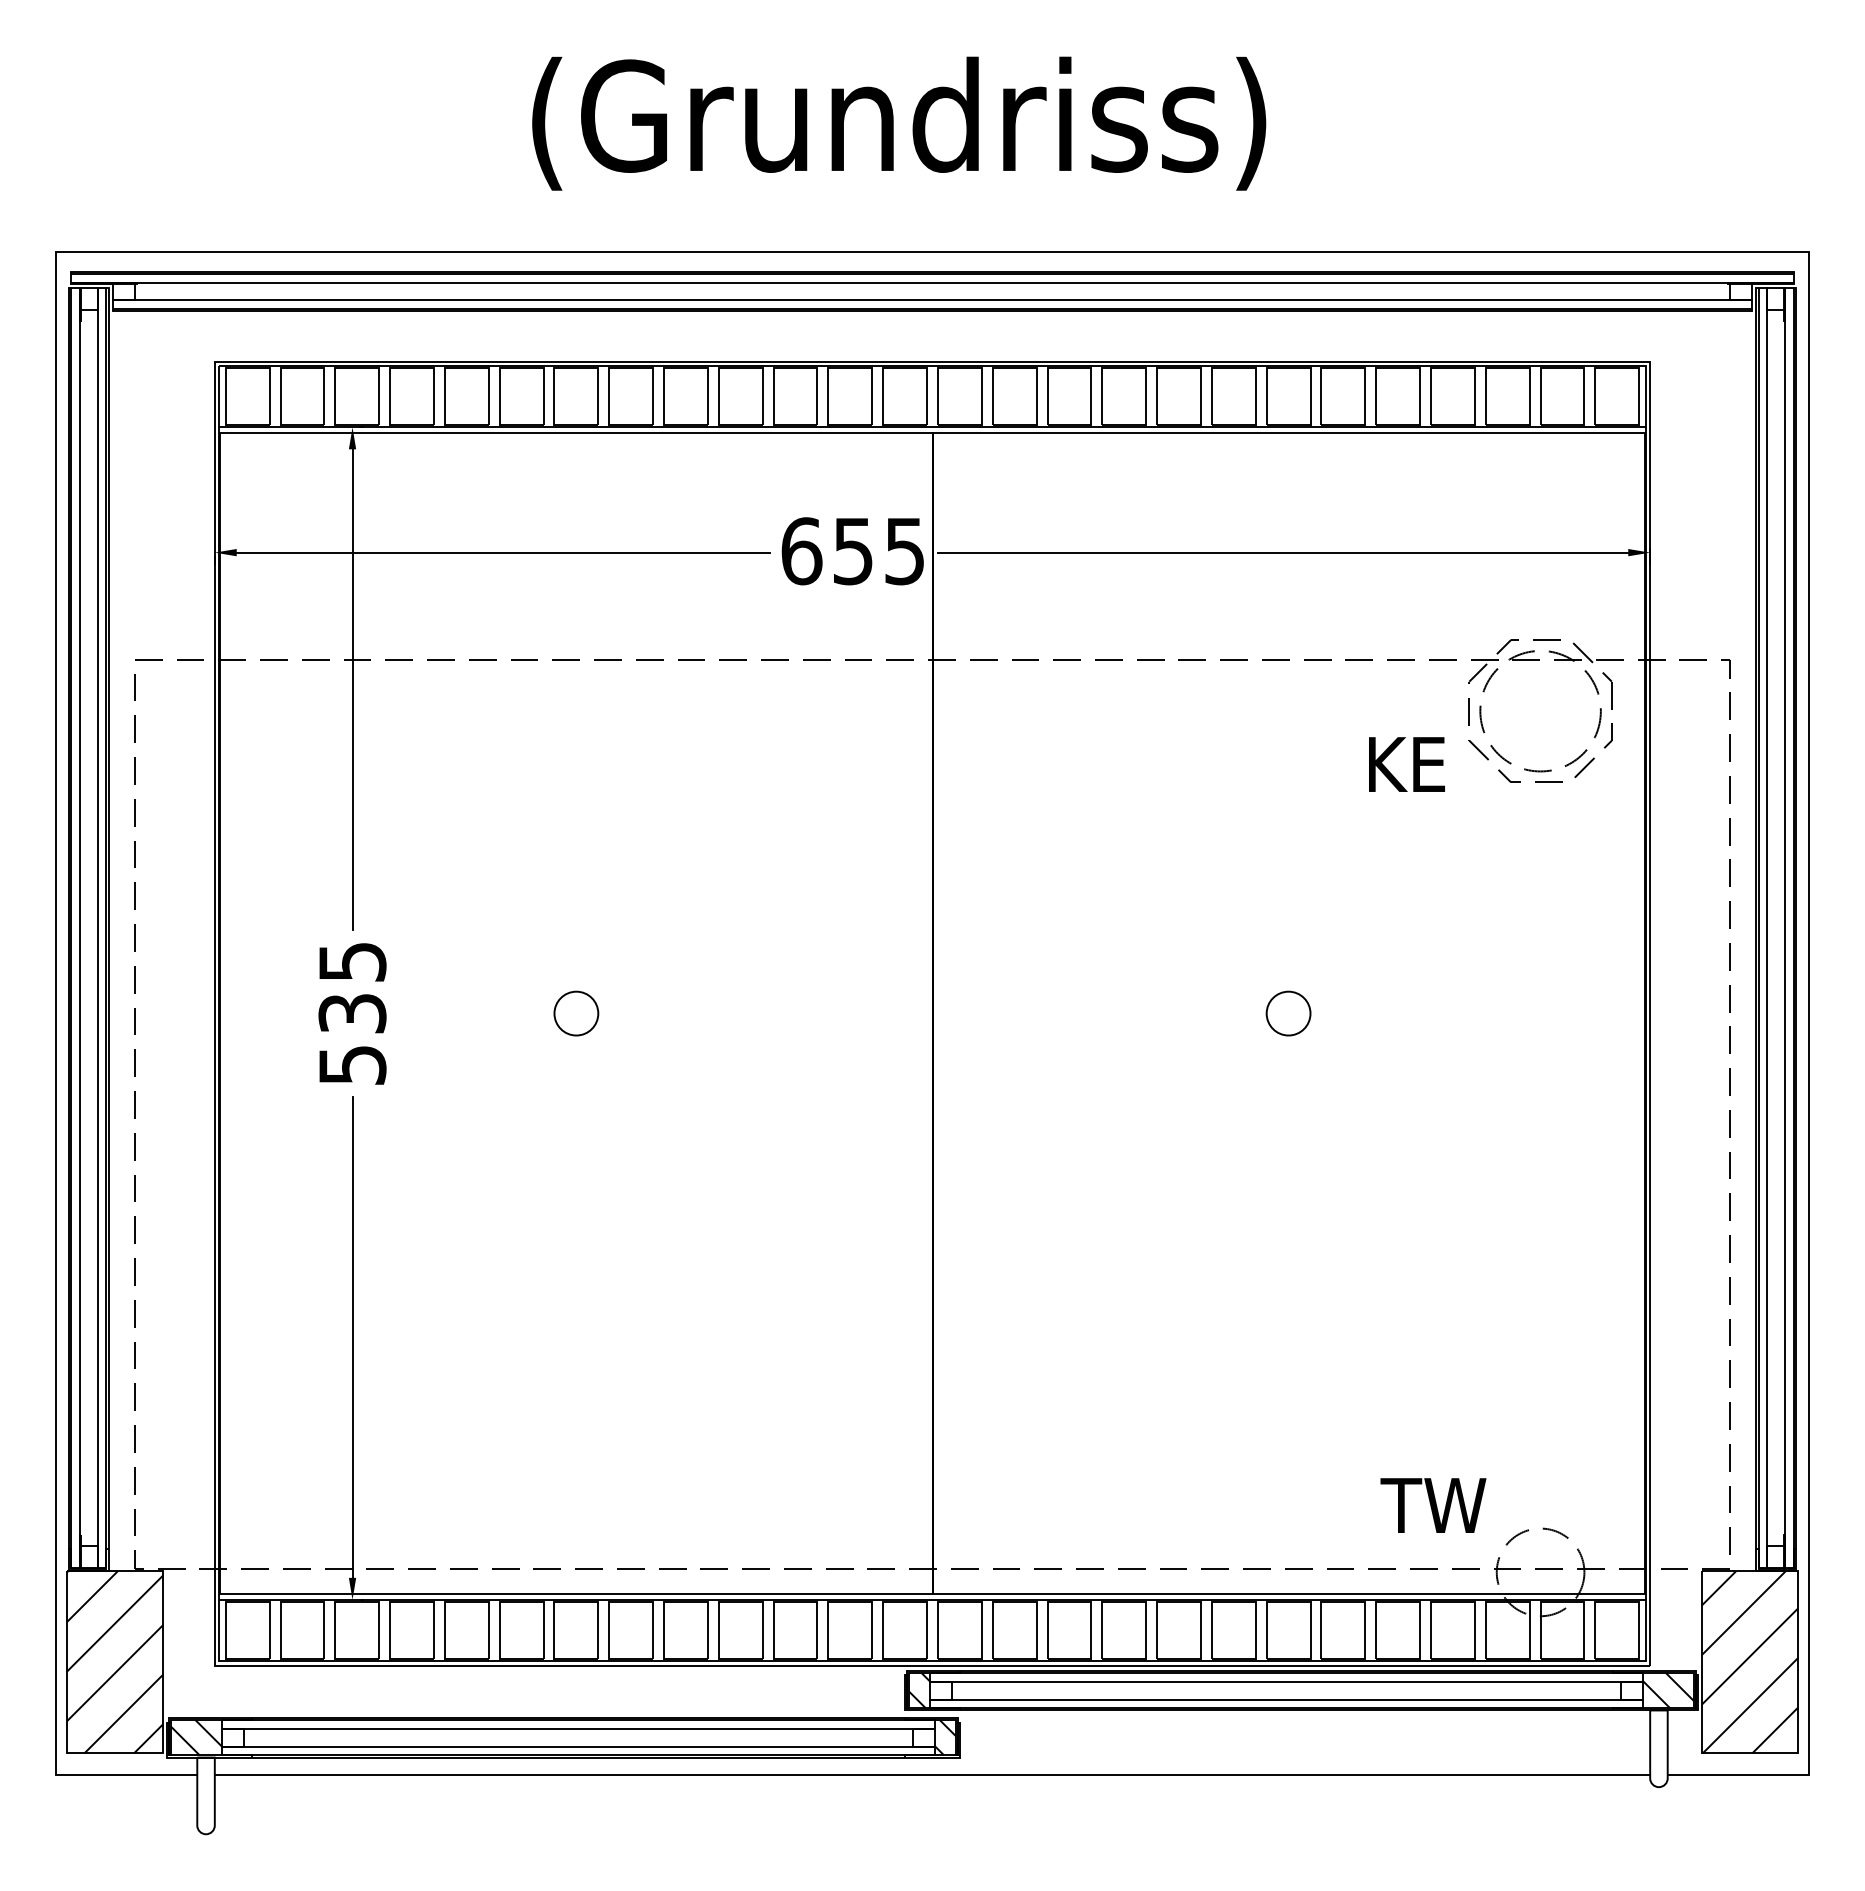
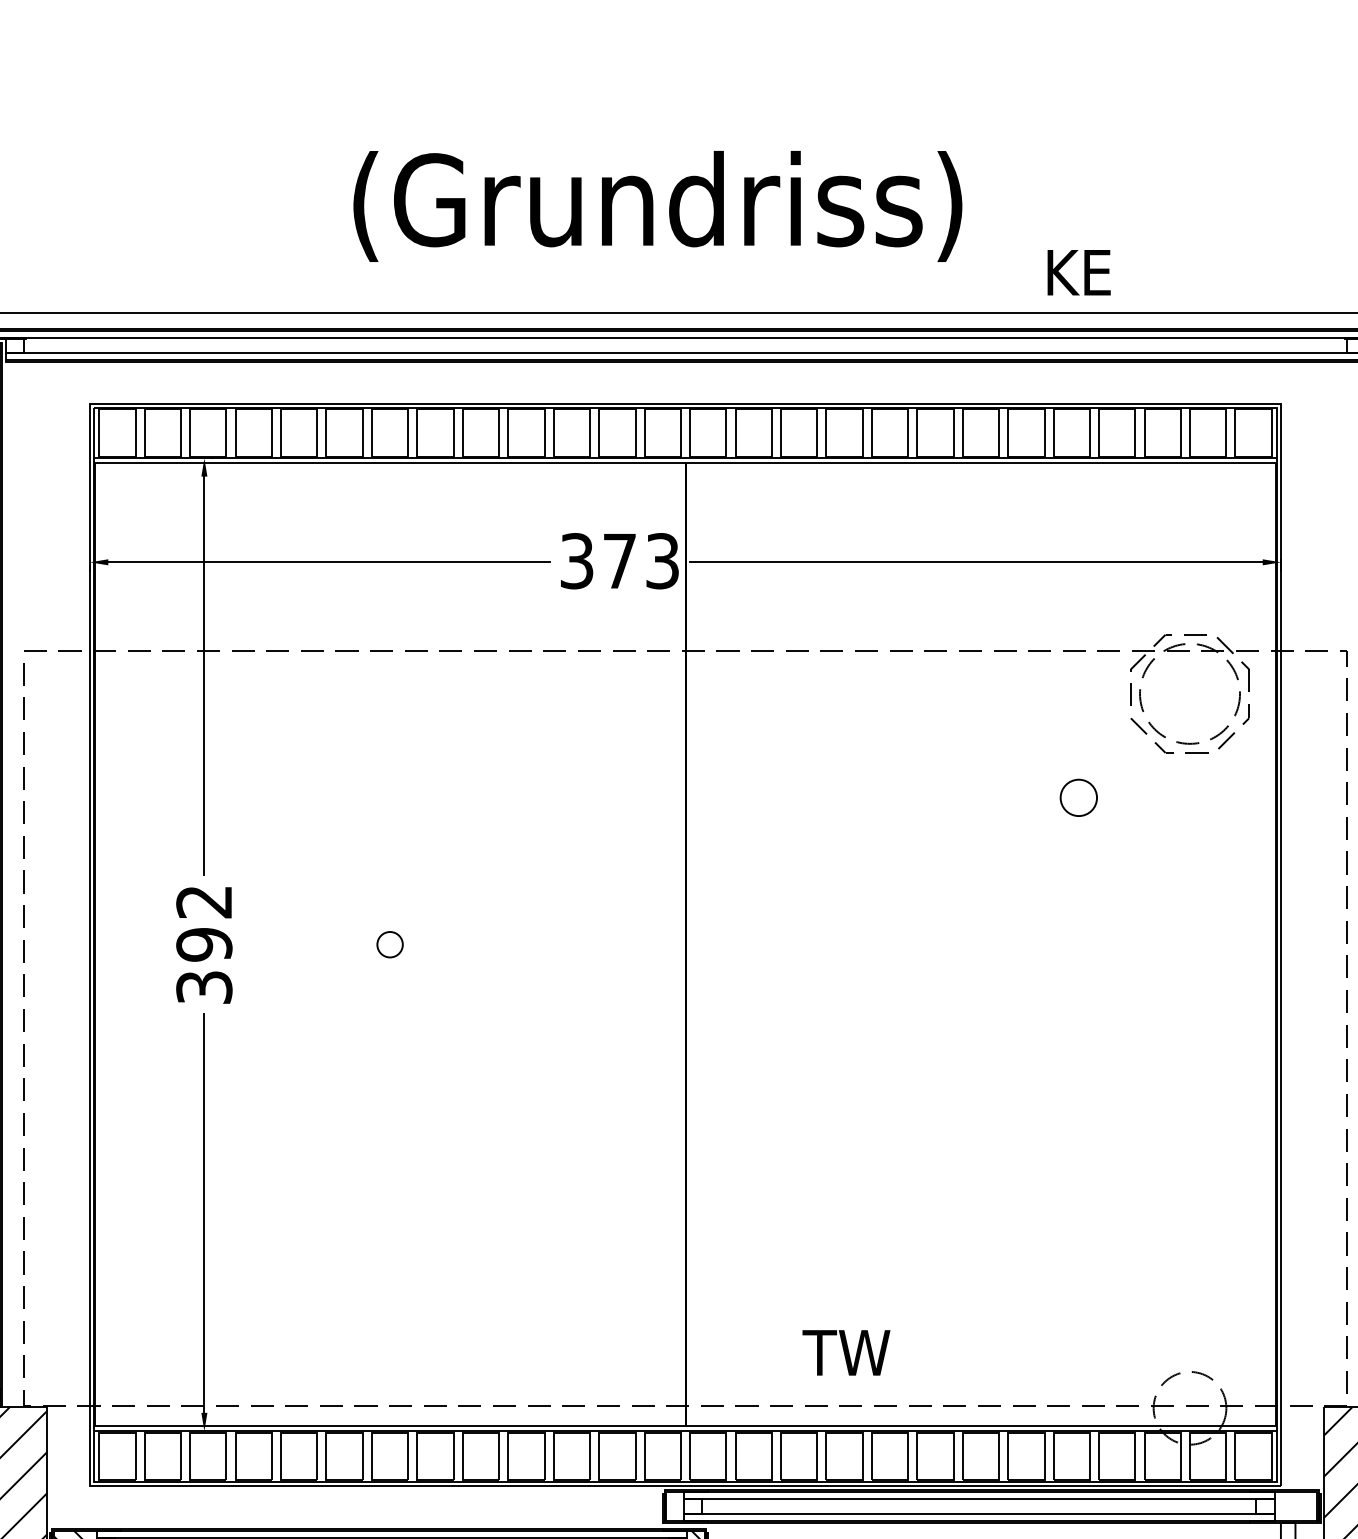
text: (852, 551) -> (619, 561), 655 -> 373
text: (1406, 764) -> (1078, 272), moved
text: (352, 1013) -> (204, 944), 535 -> 392
circle: (576, 1013) -> (390, 944), size x0.7
circle: (1288, 1013) -> (1078, 797), moved
text: (1433, 1505) -> (846, 1352), moved
hatch: (919, 1690) -> (674, 1506), removed
hatch: (1667, 1690) -> (1295, 1506), removed

